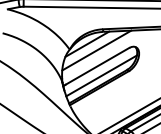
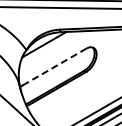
line: (96, 50) -> (53, 51), removed
line: (97, 66) -> (54, 67), solid -> dashed
line: (101, 75) -> (58, 76), removed

